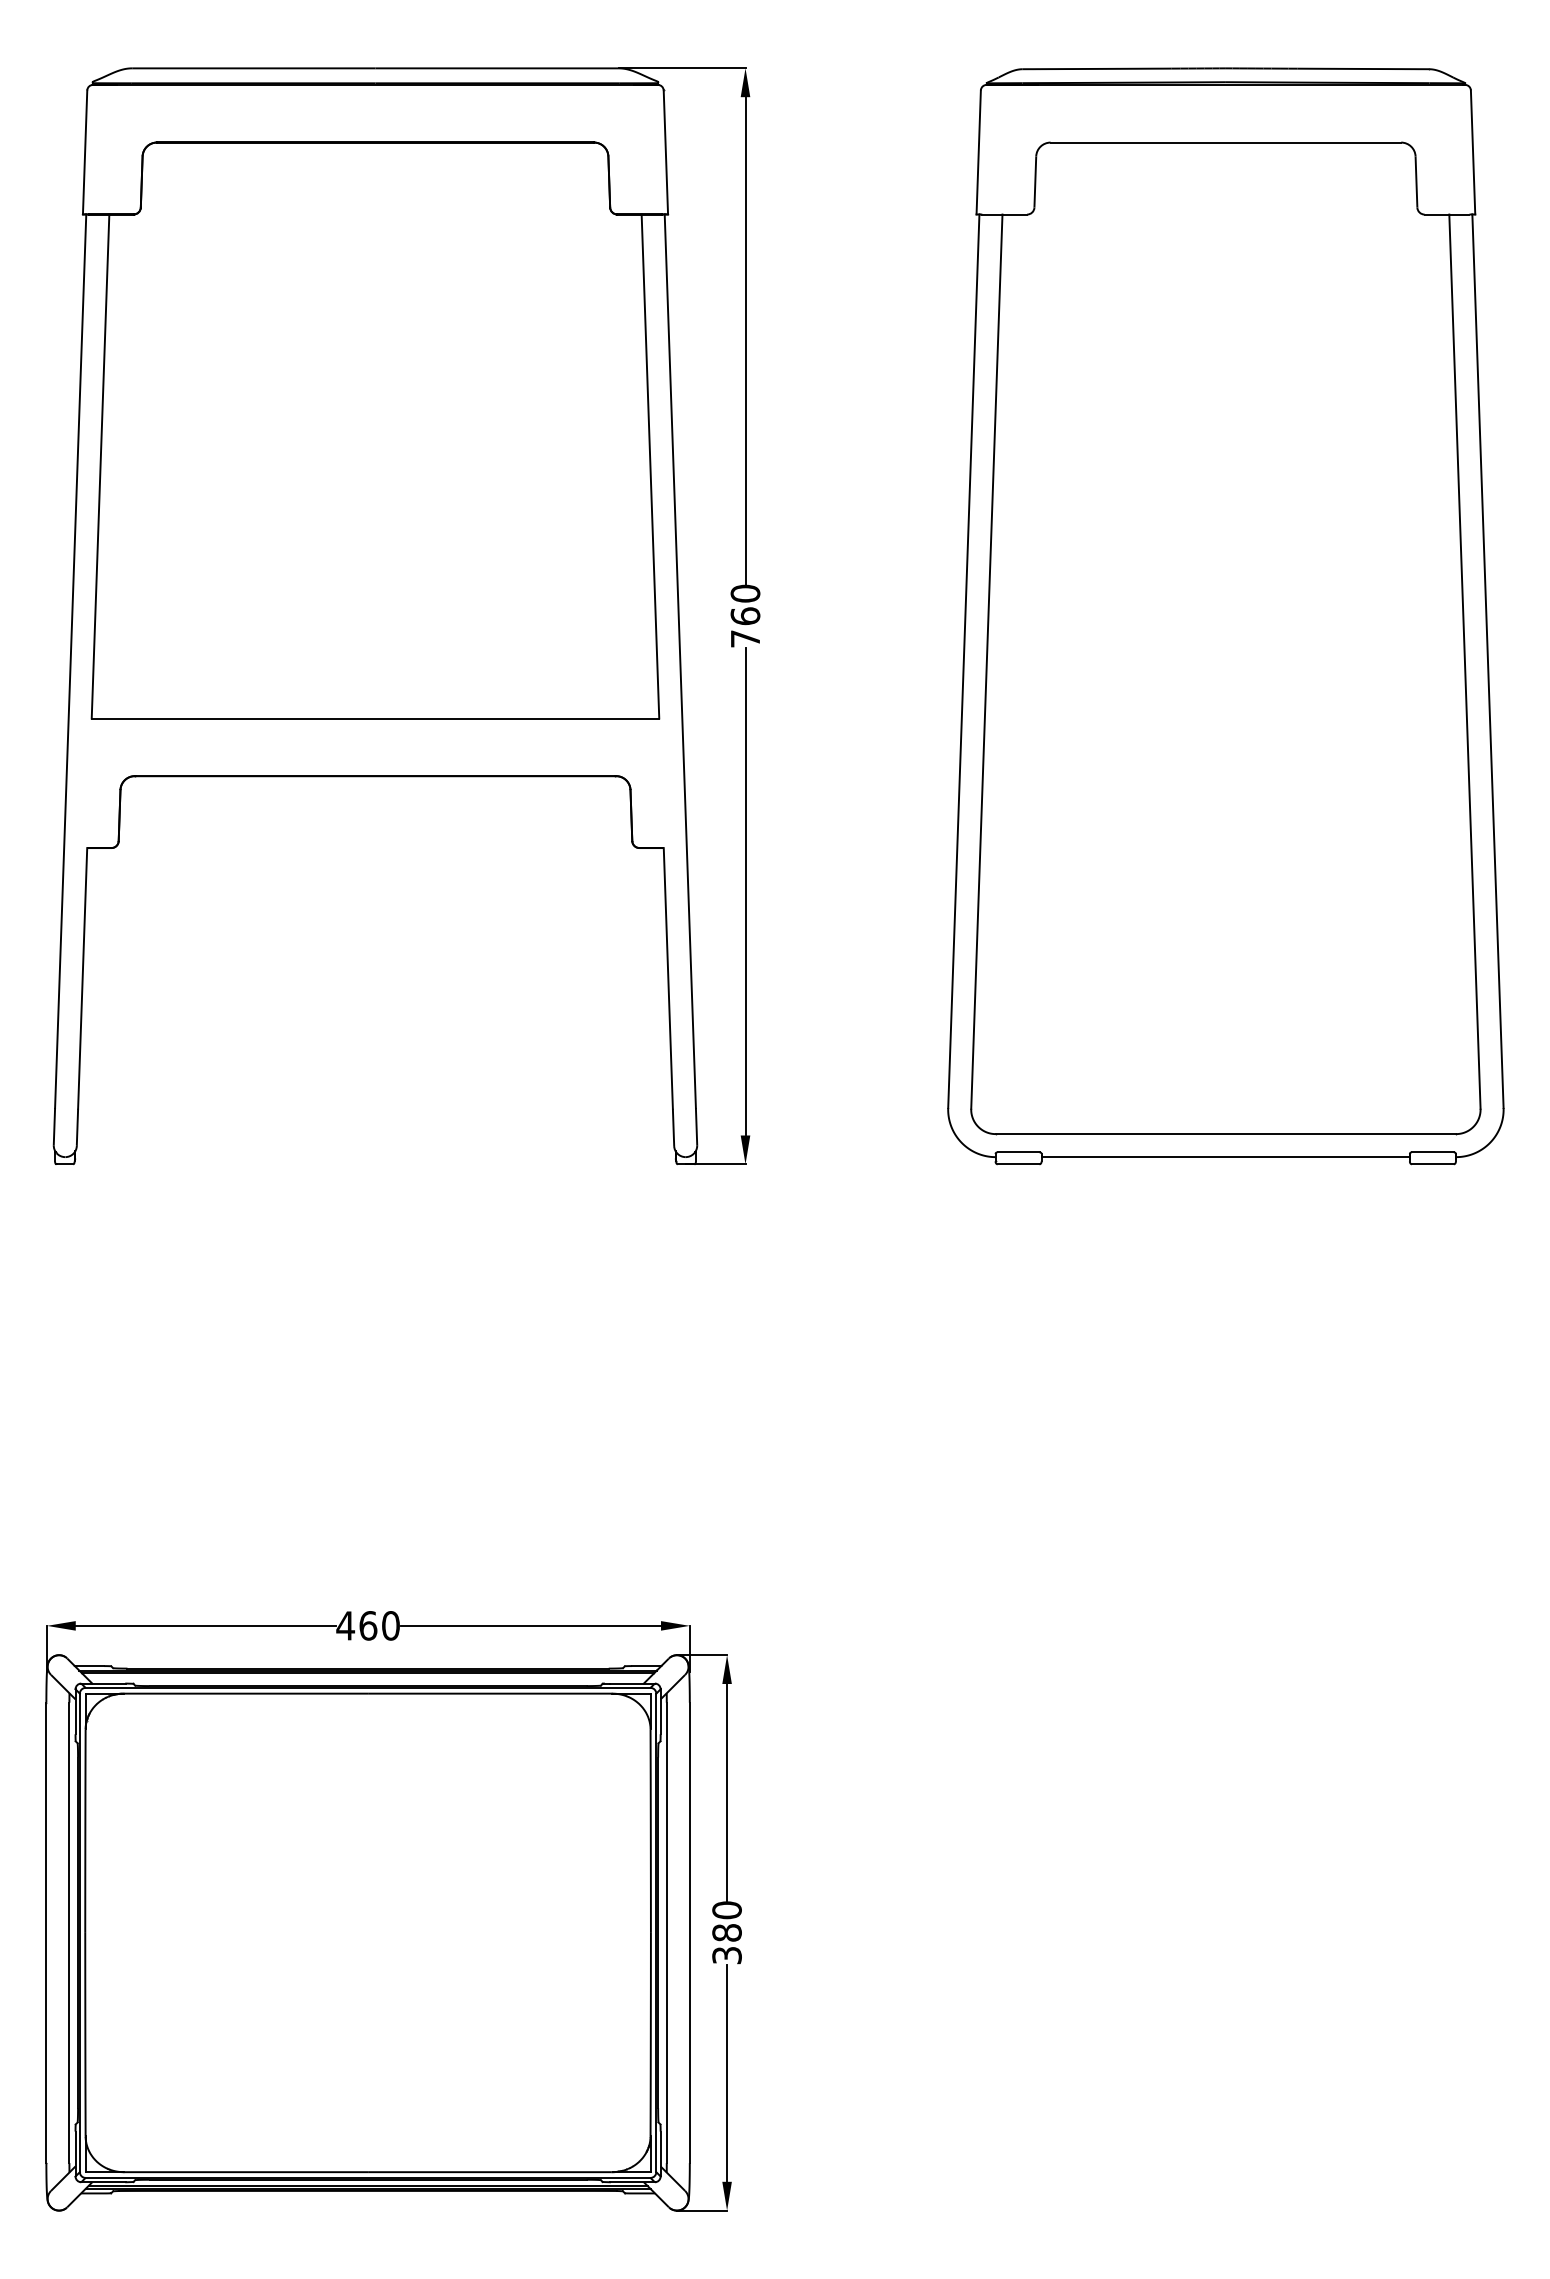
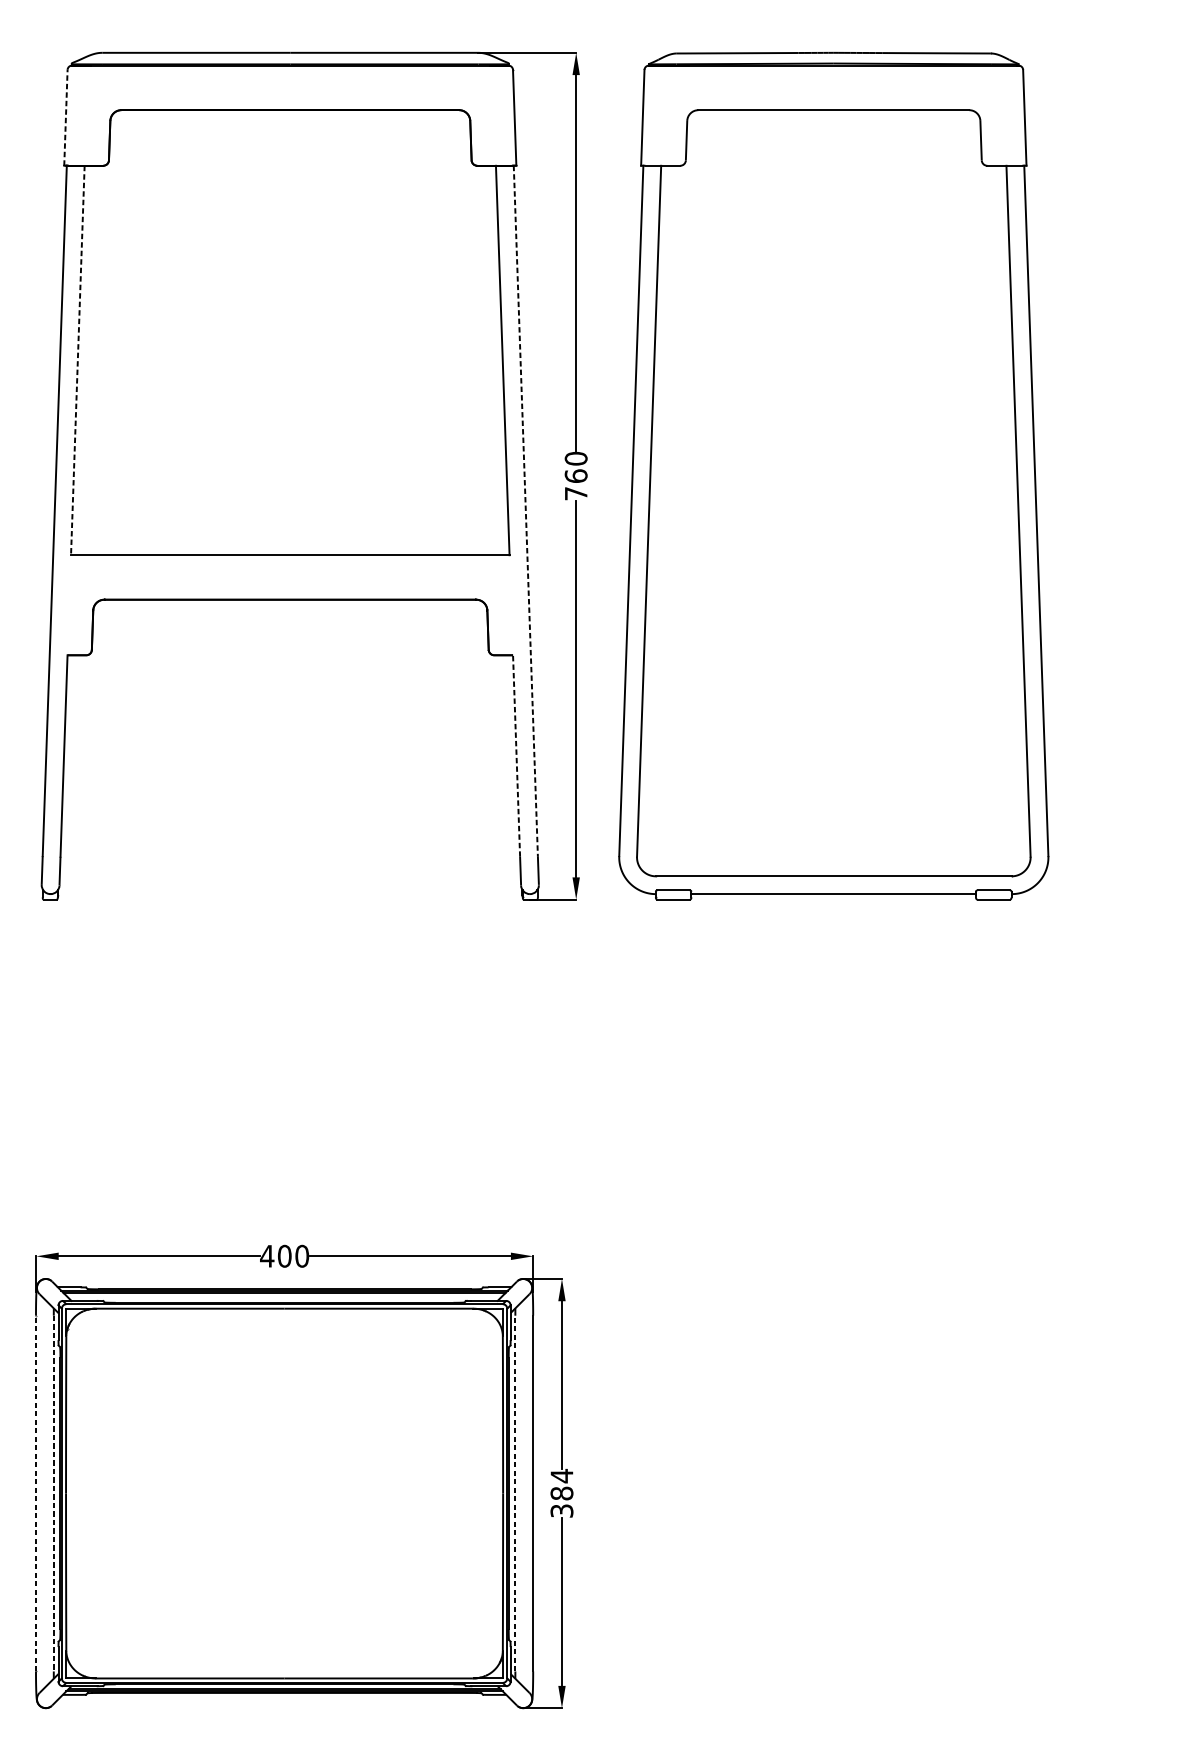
line: (85, 151) -> (66, 117), solid -> dashed
line: (100, 467) -> (77, 361), solid -> dashed
part: (1225, 616) -> (833, 476), moved
line: (680, 661) -> (525, 511), solid -> dashed
line: (668, 977) -> (516, 755), solid -> dashed
text: (368, 1625) -> (284, 1256), 460 -> 400
text: (726, 1910) -> (561, 1476), 380 -> 384
line: (46, 1932) -> (36, 1493), solid -> dashed
line: (666, 1932) -> (515, 1493), solid -> dashed
line: (69, 1933) -> (53, 1494), solid -> dashed

